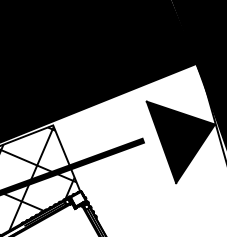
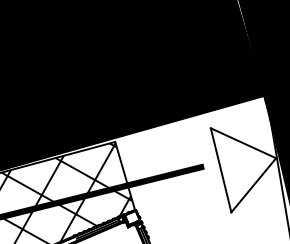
fill: (183, 140) -> (243, 170), removed

